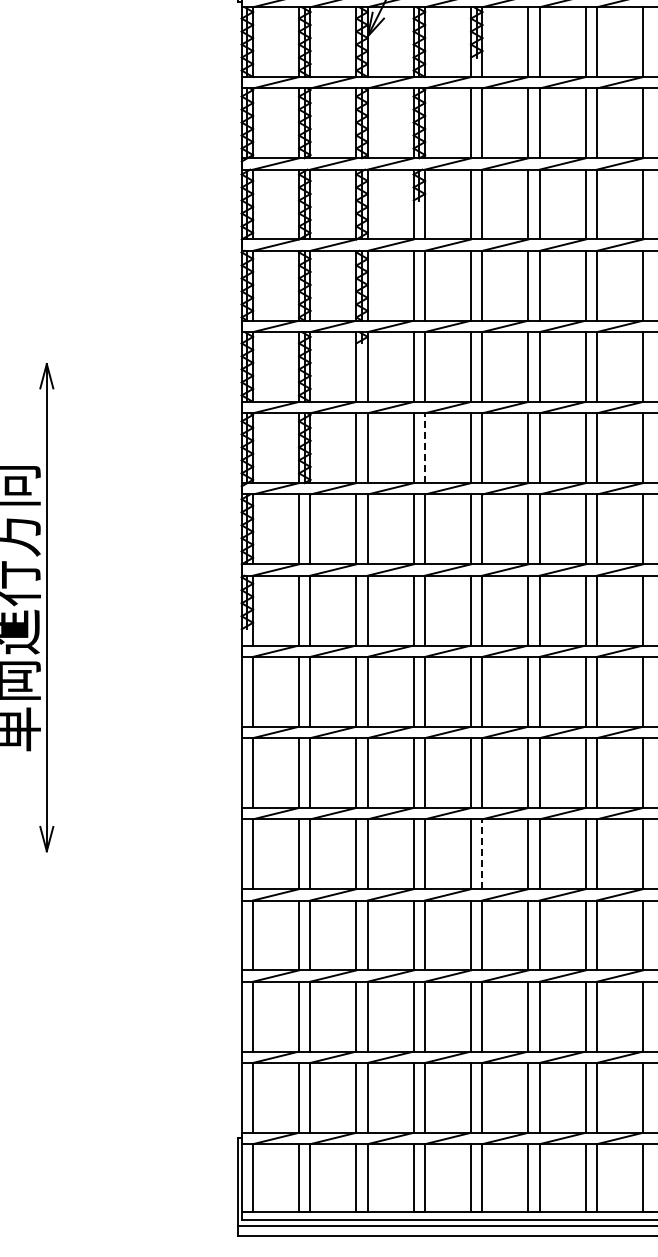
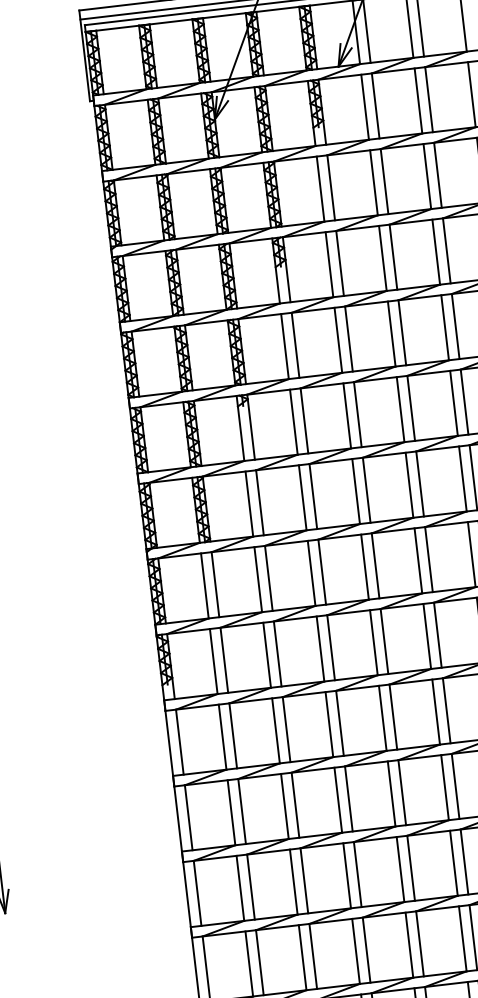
line: (425, 448) -> (313, 496), dashed -> solid
line: (482, 854) -> (411, 868), dashed -> solid

